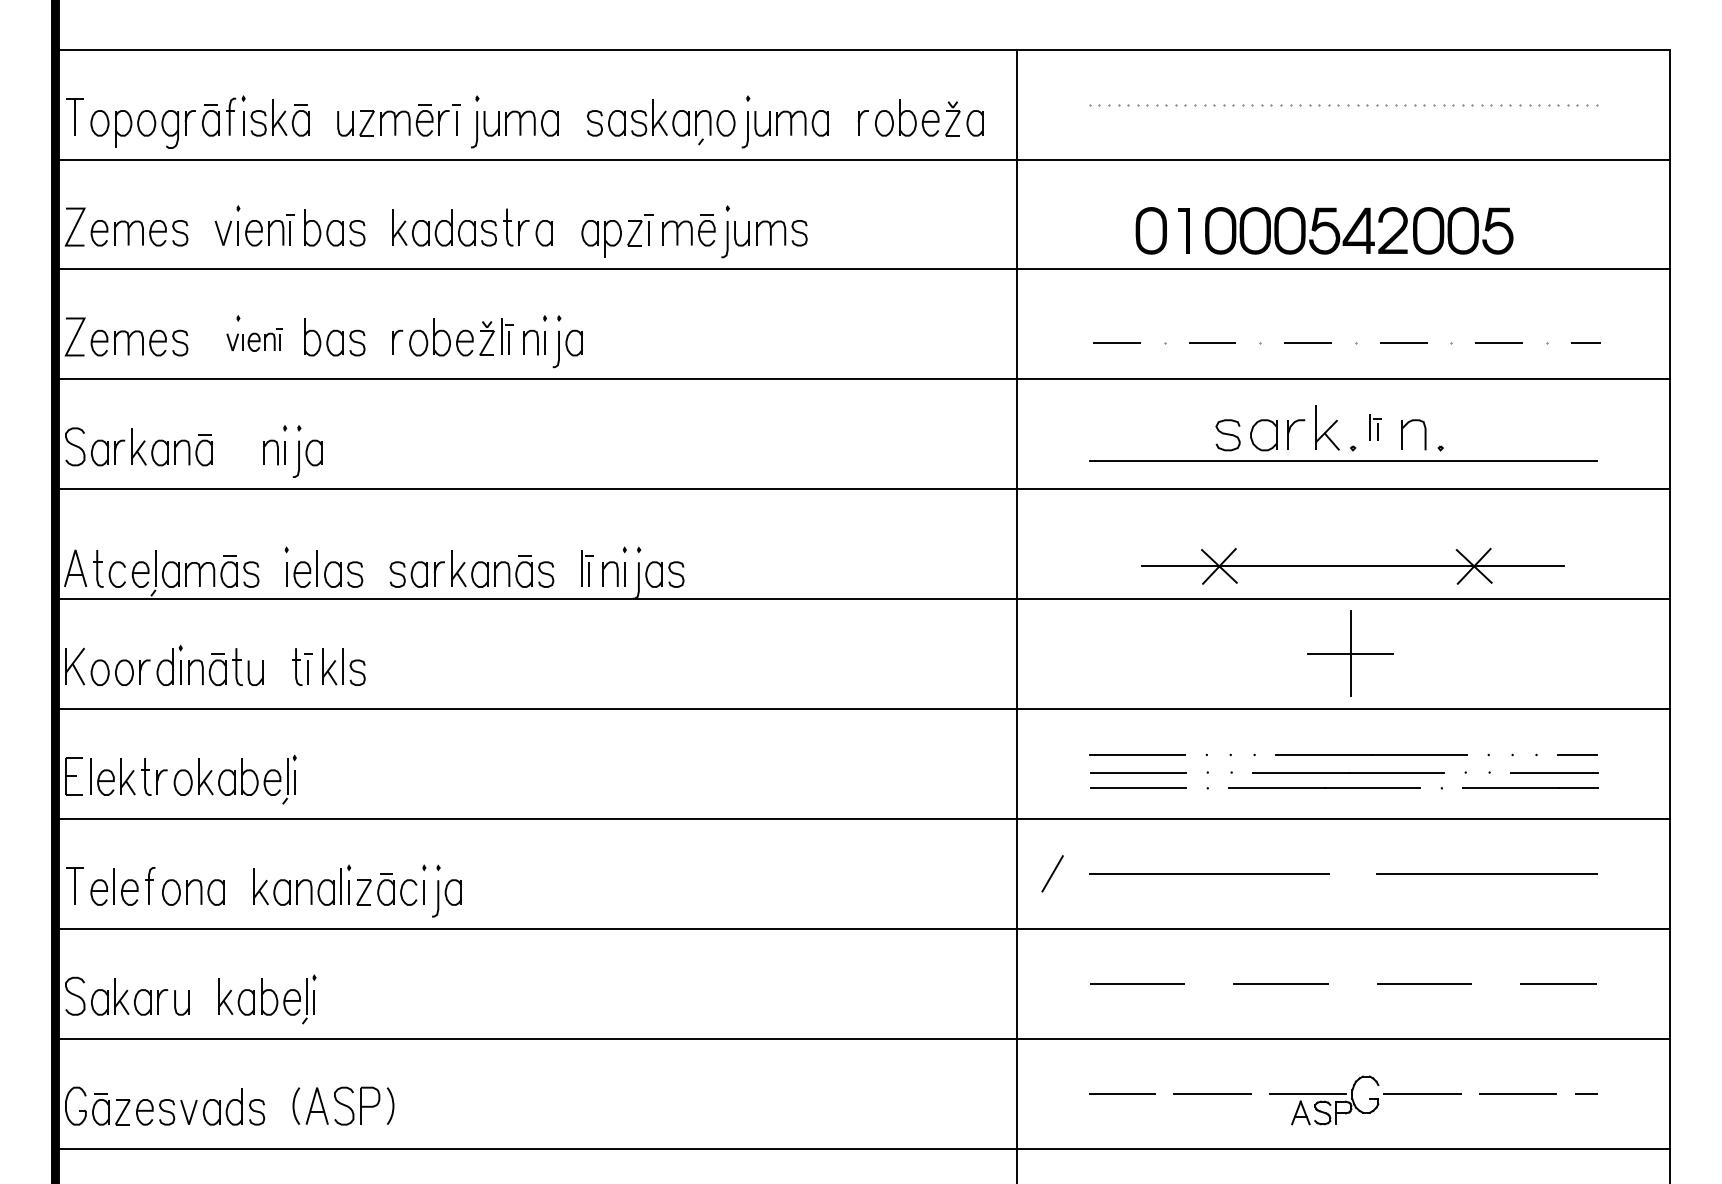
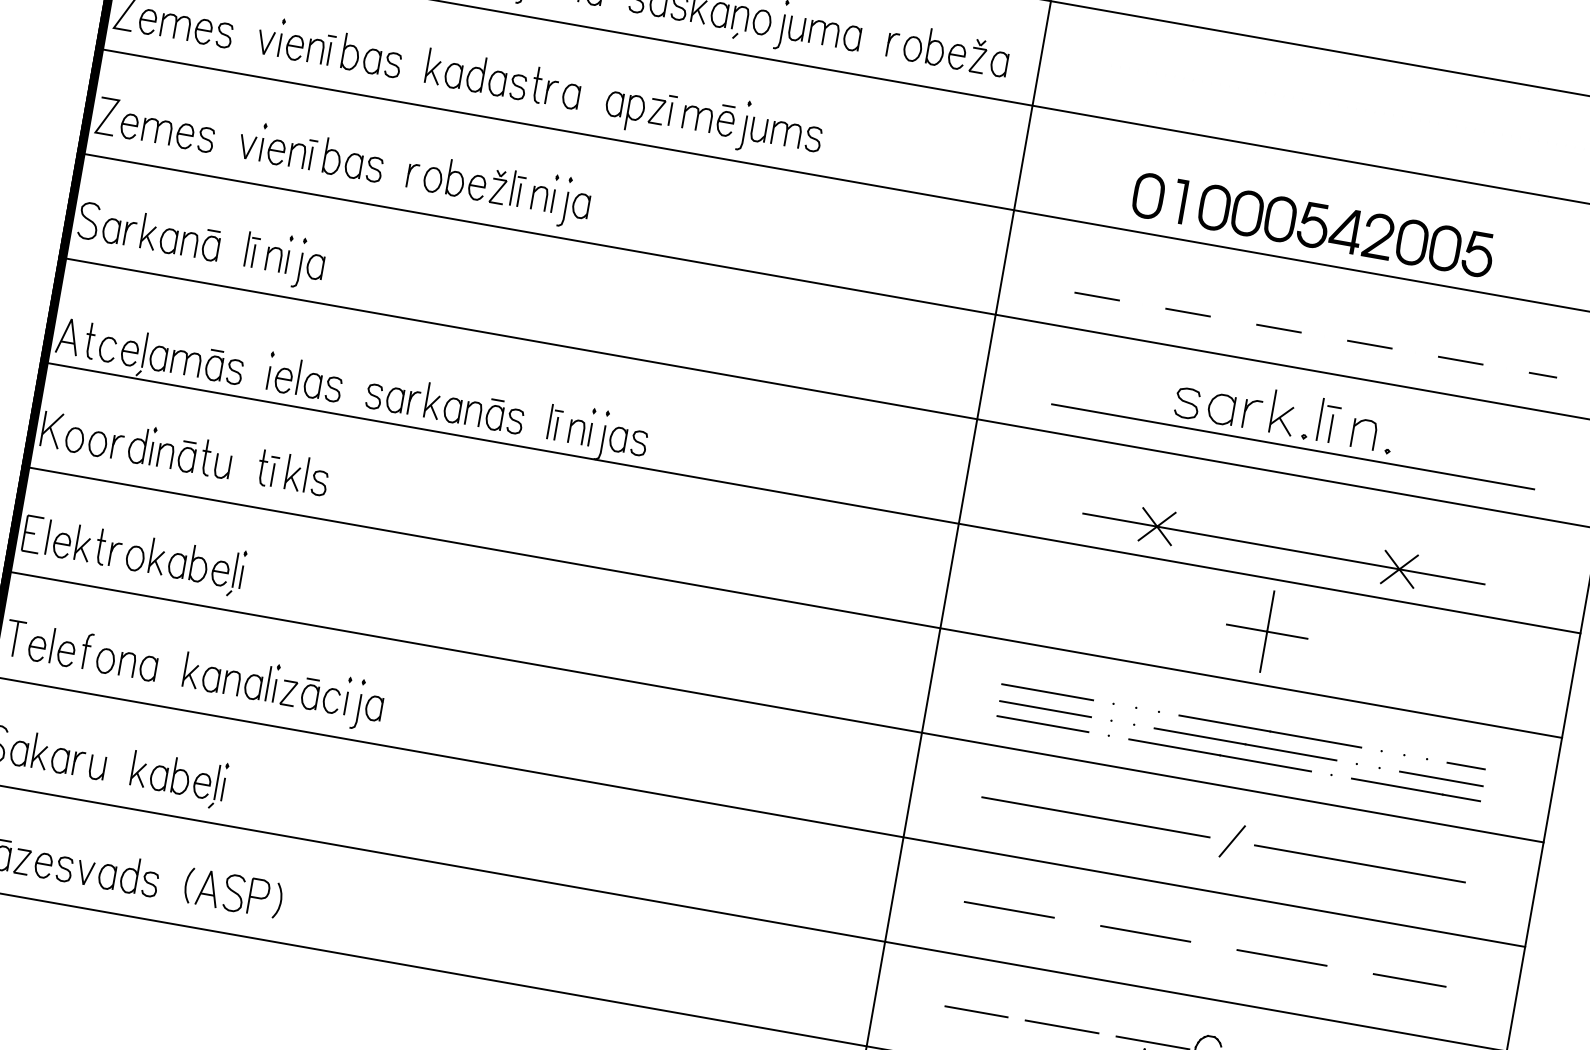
part: (254, 340) -> (277, 149), size x1.43
part: (1375, 427) -> (1328, 420), size x1.67
part: (247, 446) -> (252, 249), added
line: (1052, 873) -> (1232, 841), moved

